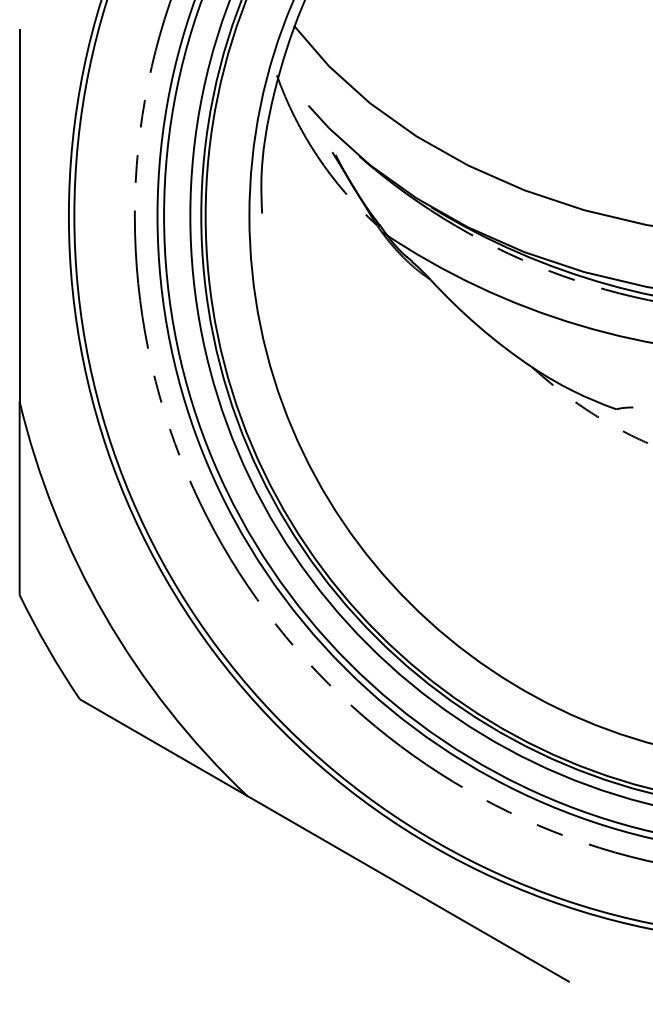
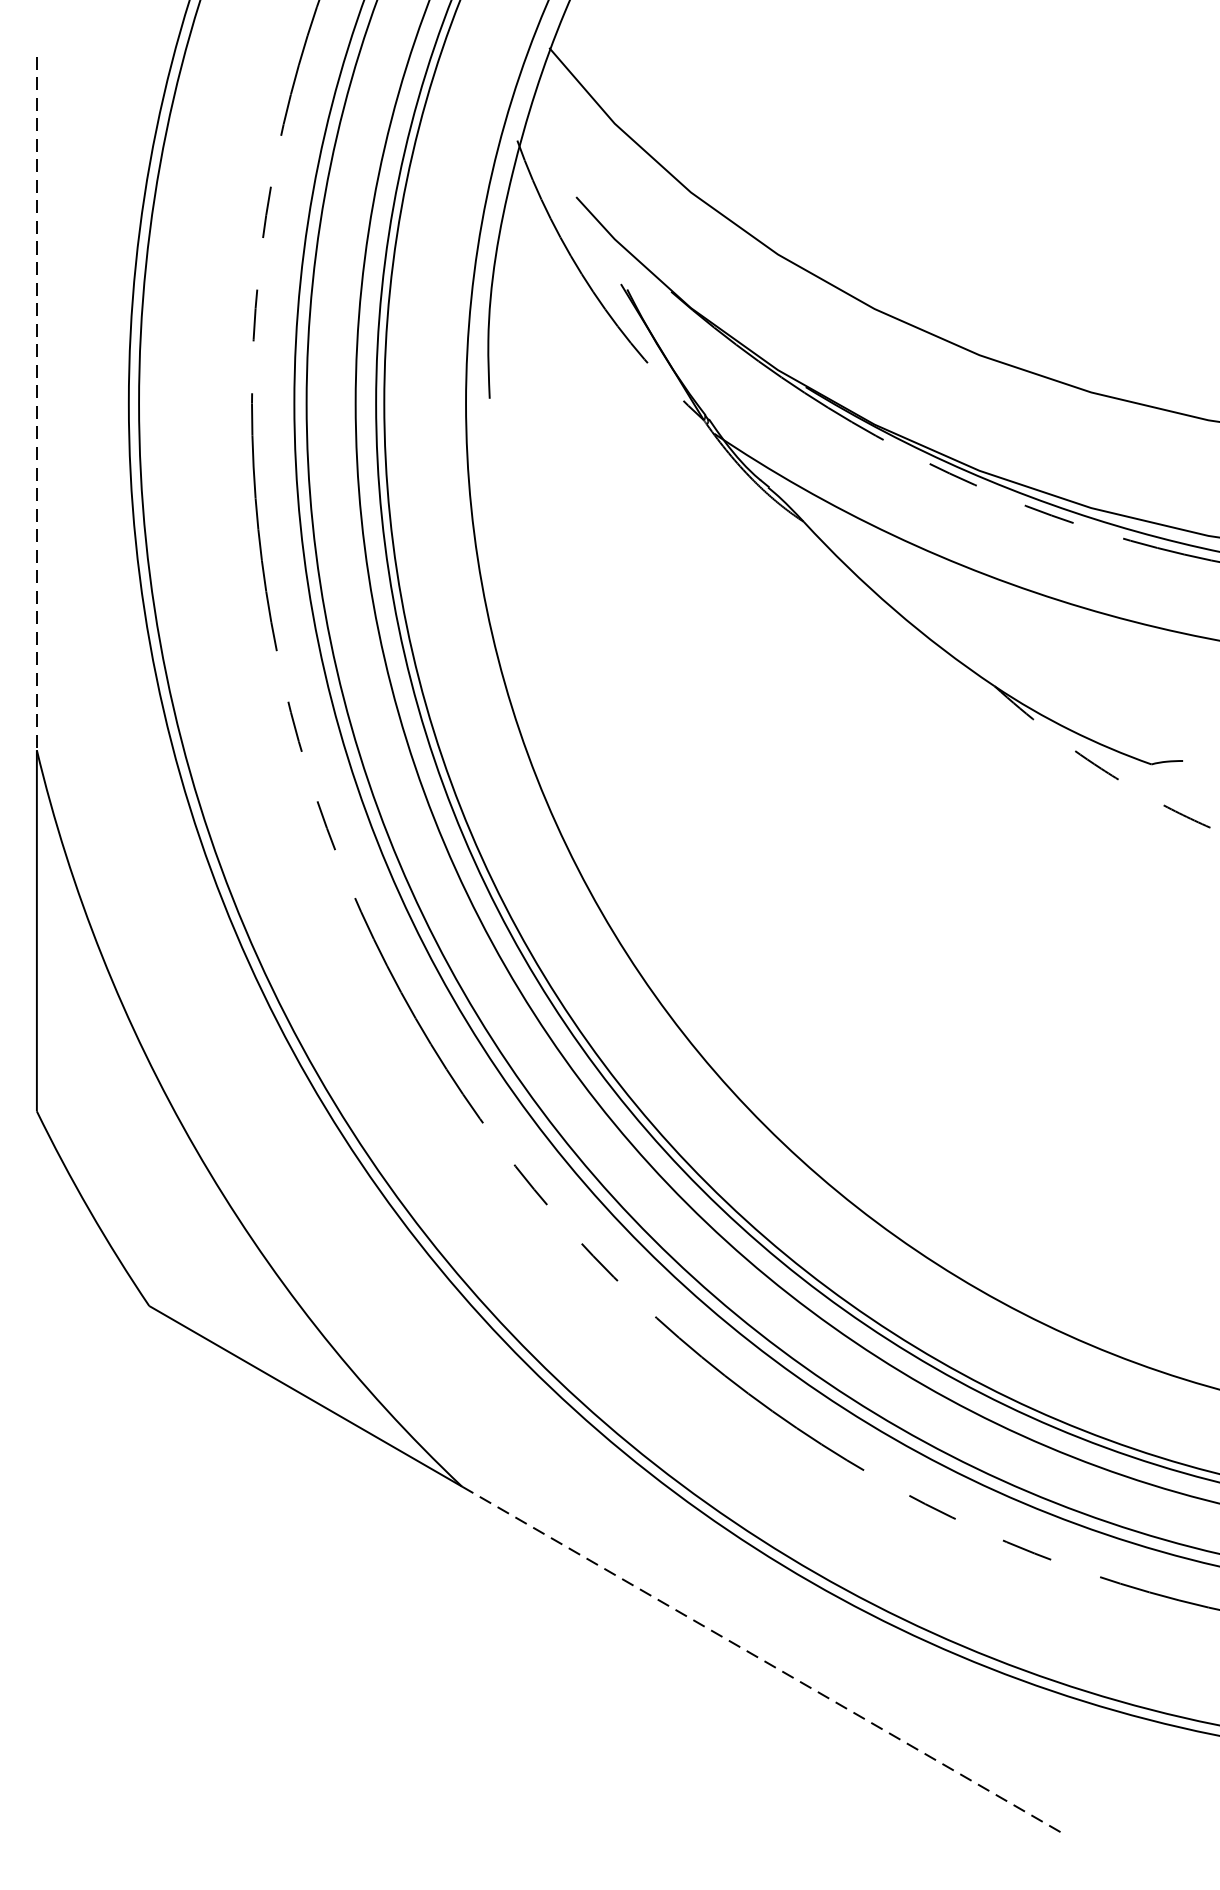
line: (19, 216) -> (36, 404), solid -> dashed
line: (408, 888) -> (763, 1659), solid -> dashed

